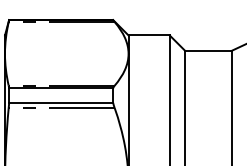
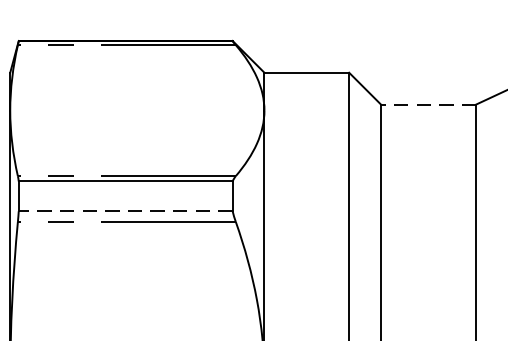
line: (207, 50) -> (426, 103), solid -> dashed
line: (61, 102) -> (126, 210), solid -> dashed

